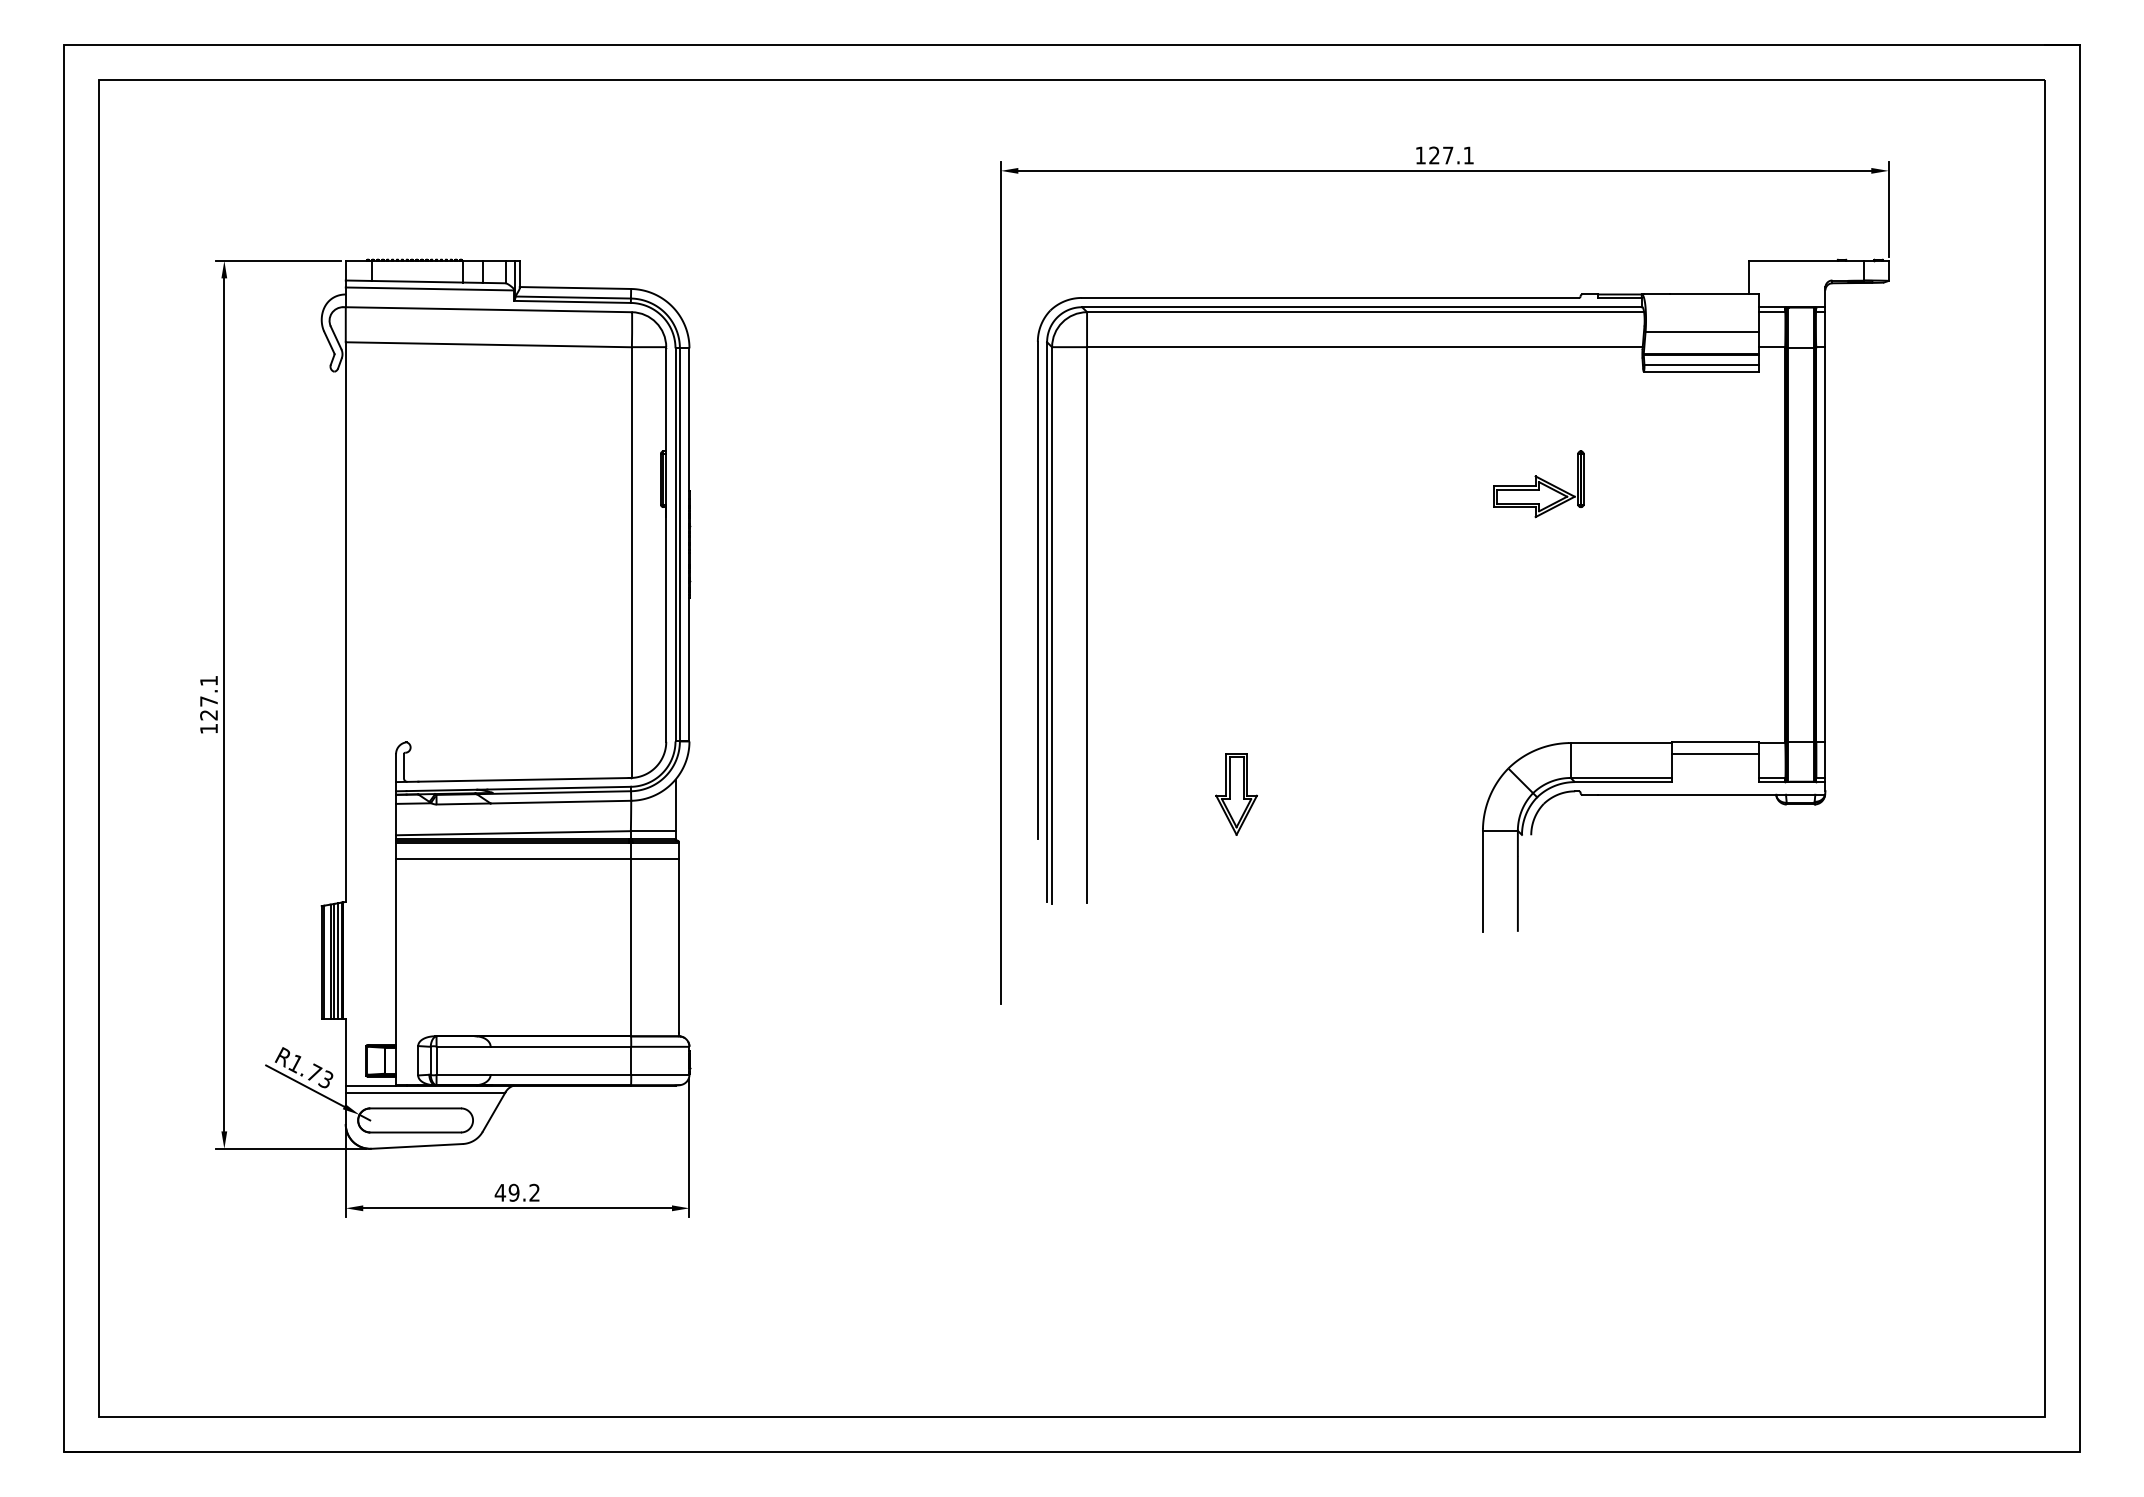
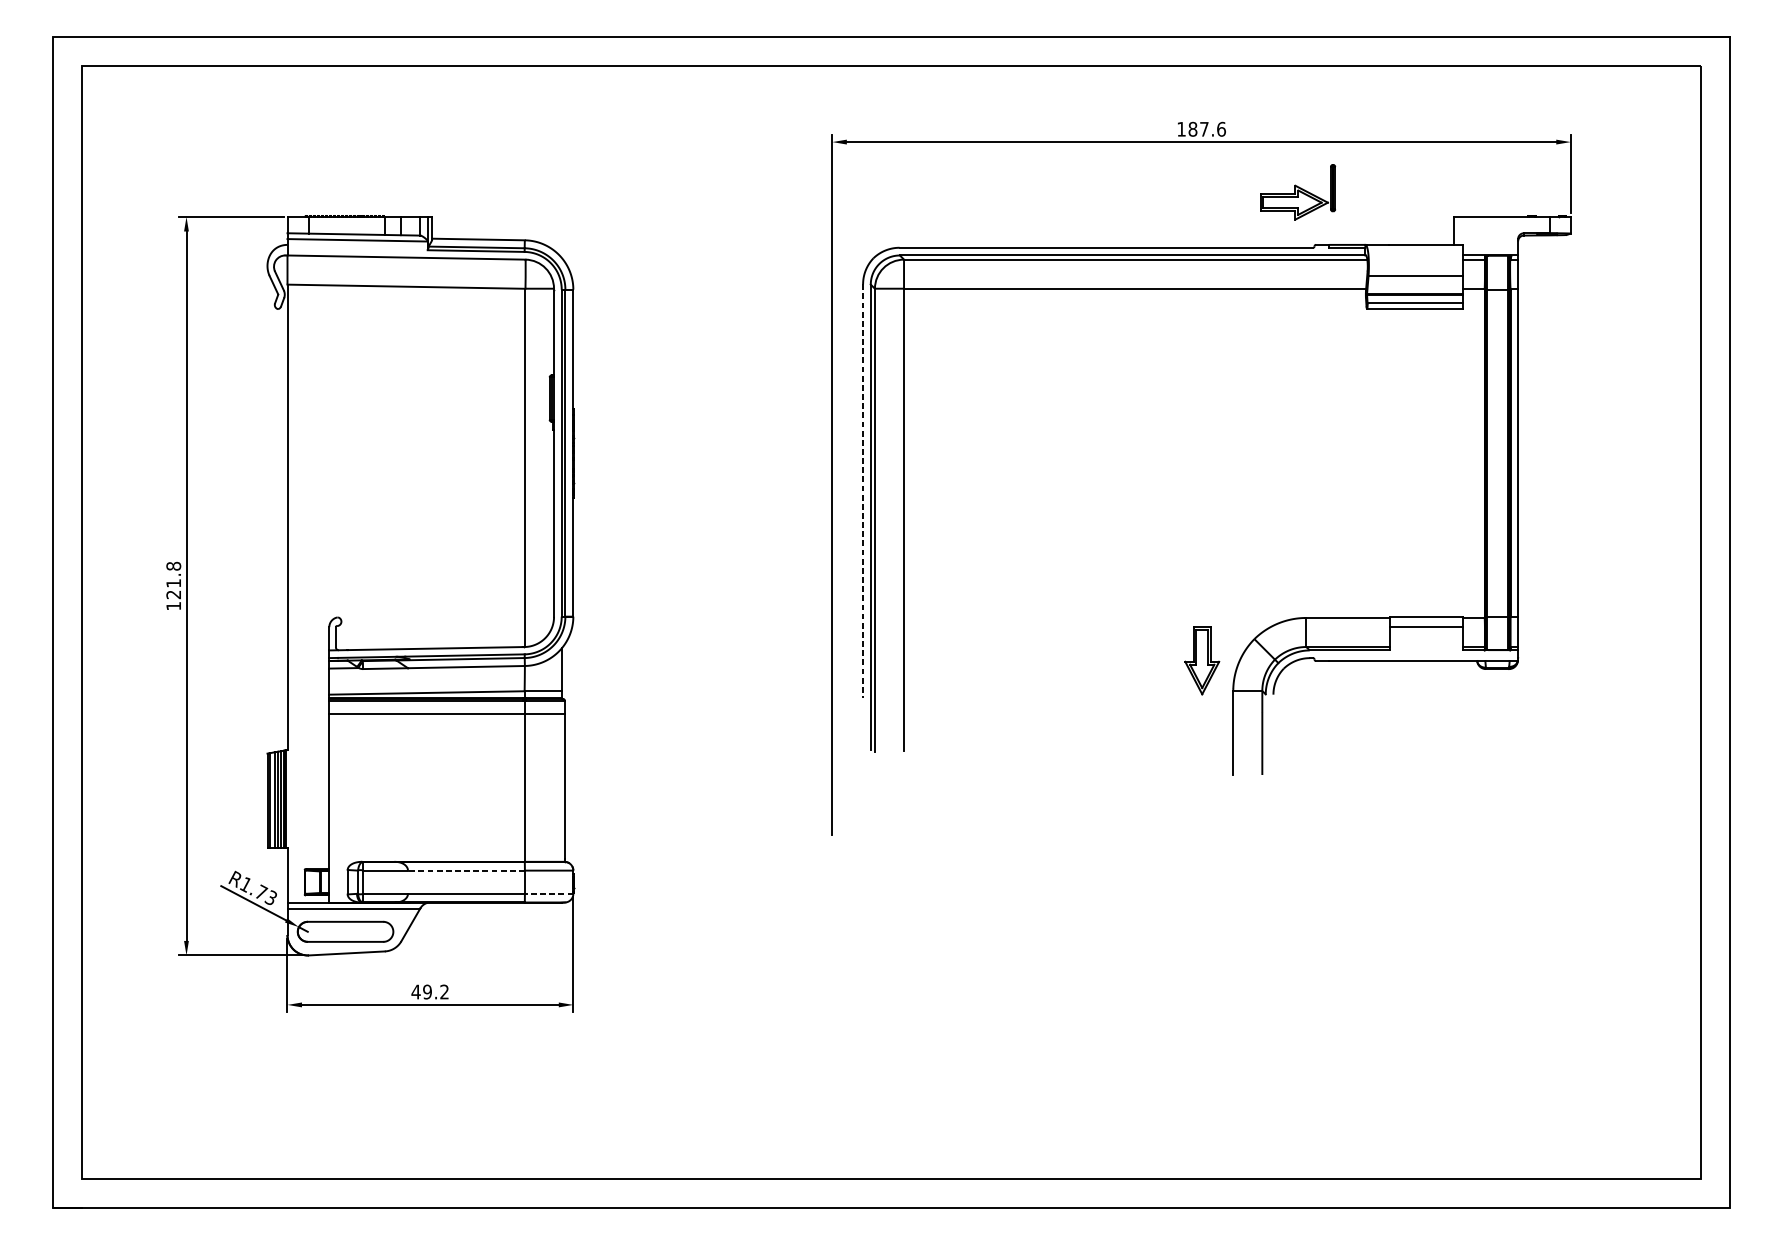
text: (1451, 155) -> (1207, 129), 127.1 -> 187.6
part: (1538, 484) -> (1297, 192), moved
line: (1037, 590) -> (862, 491), solid -> dashed
text: (208, 690) -> (173, 574), 127.1 -> 121.8
part: (1236, 794) -> (1202, 660), moved
line: (560, 1046) -> (466, 870), solid -> dashed
line: (659, 1074) -> (548, 893), solid -> dashed

